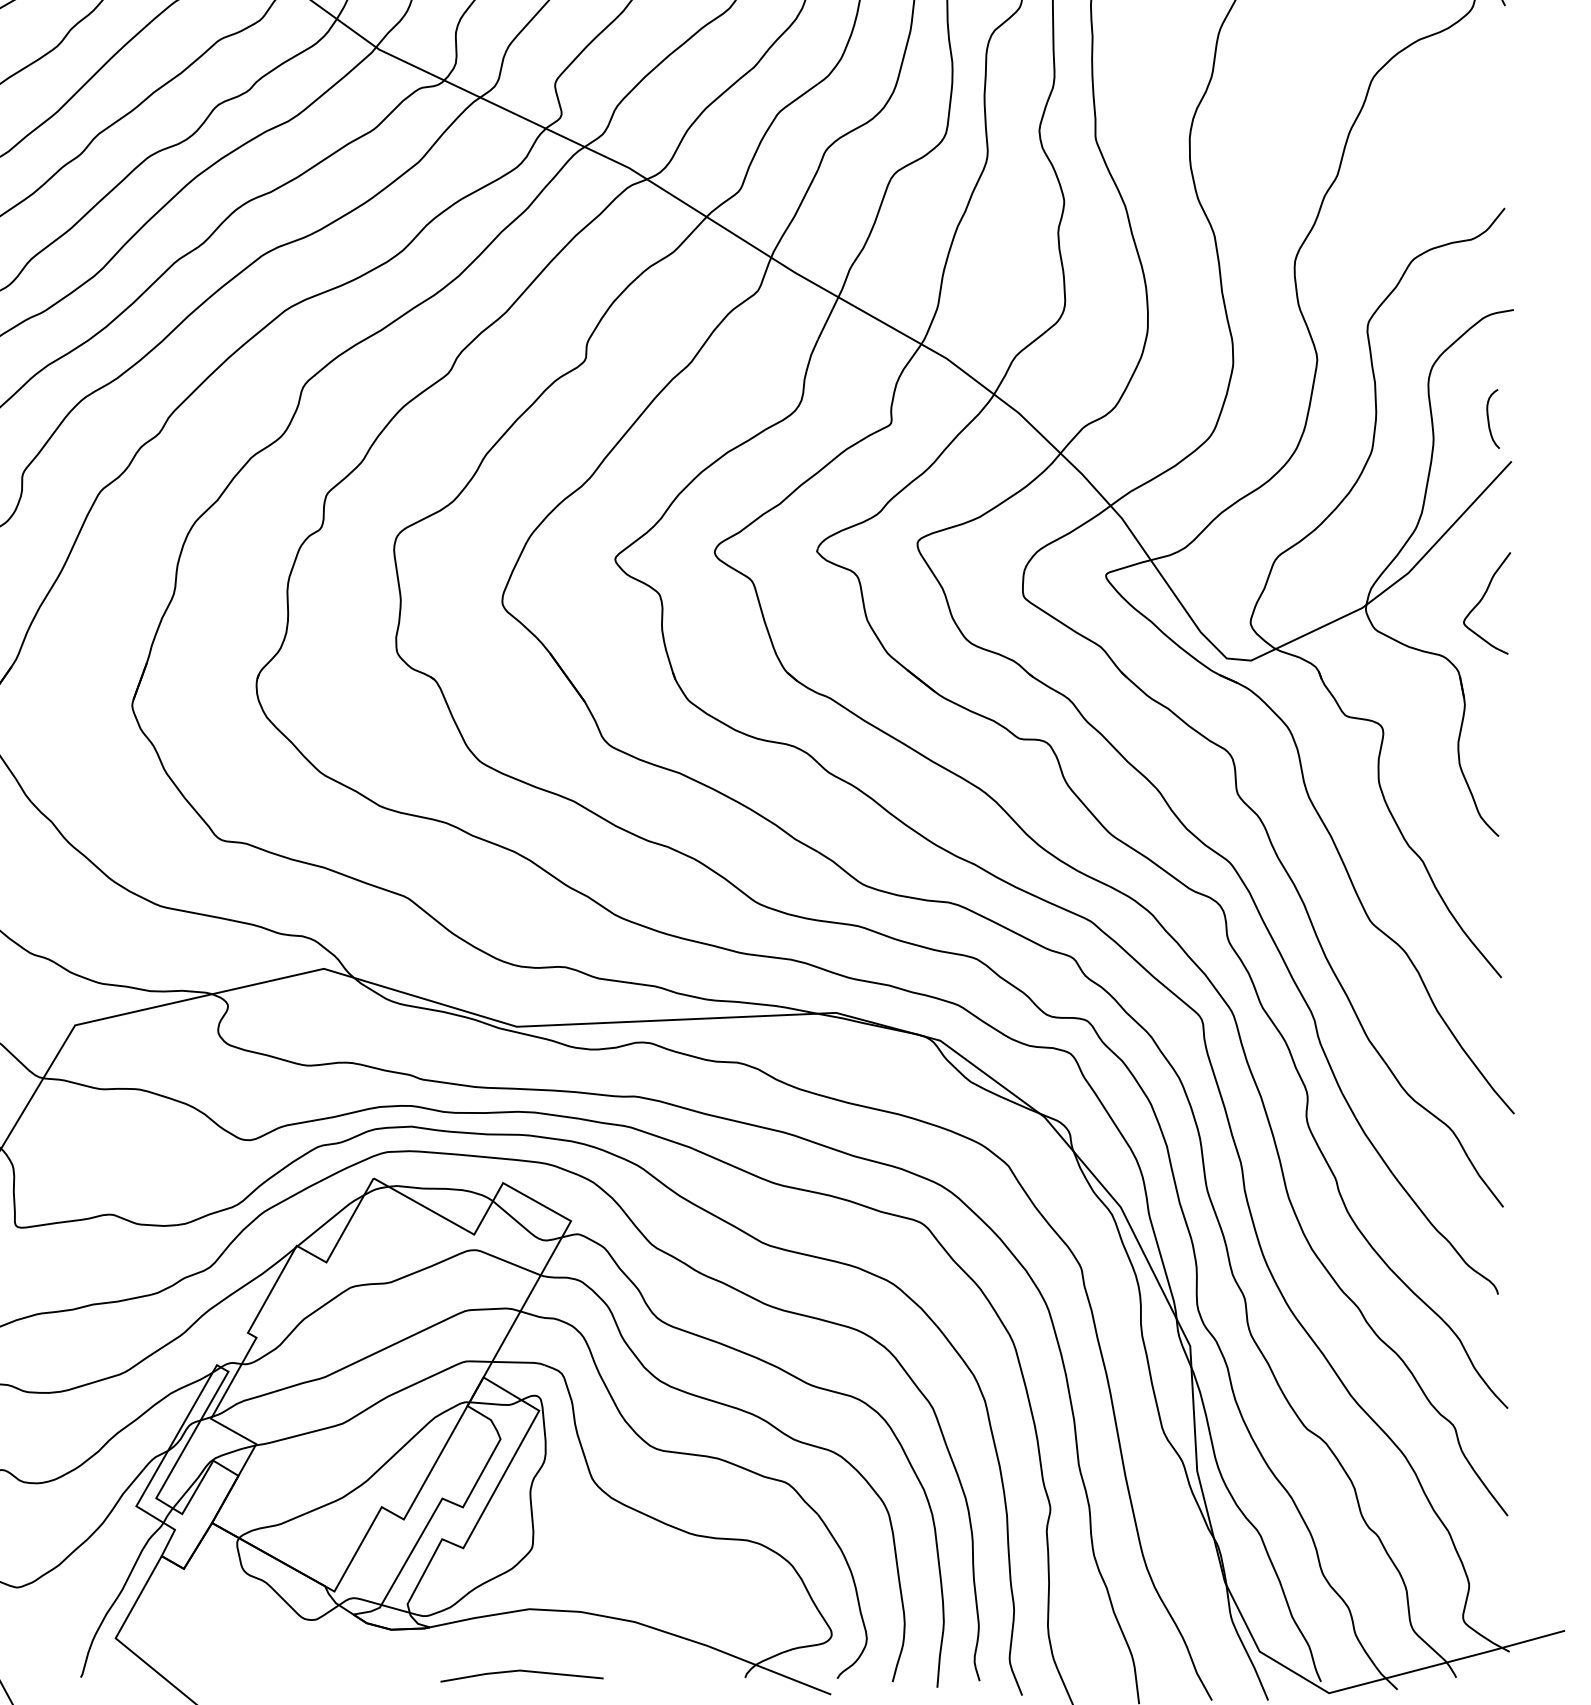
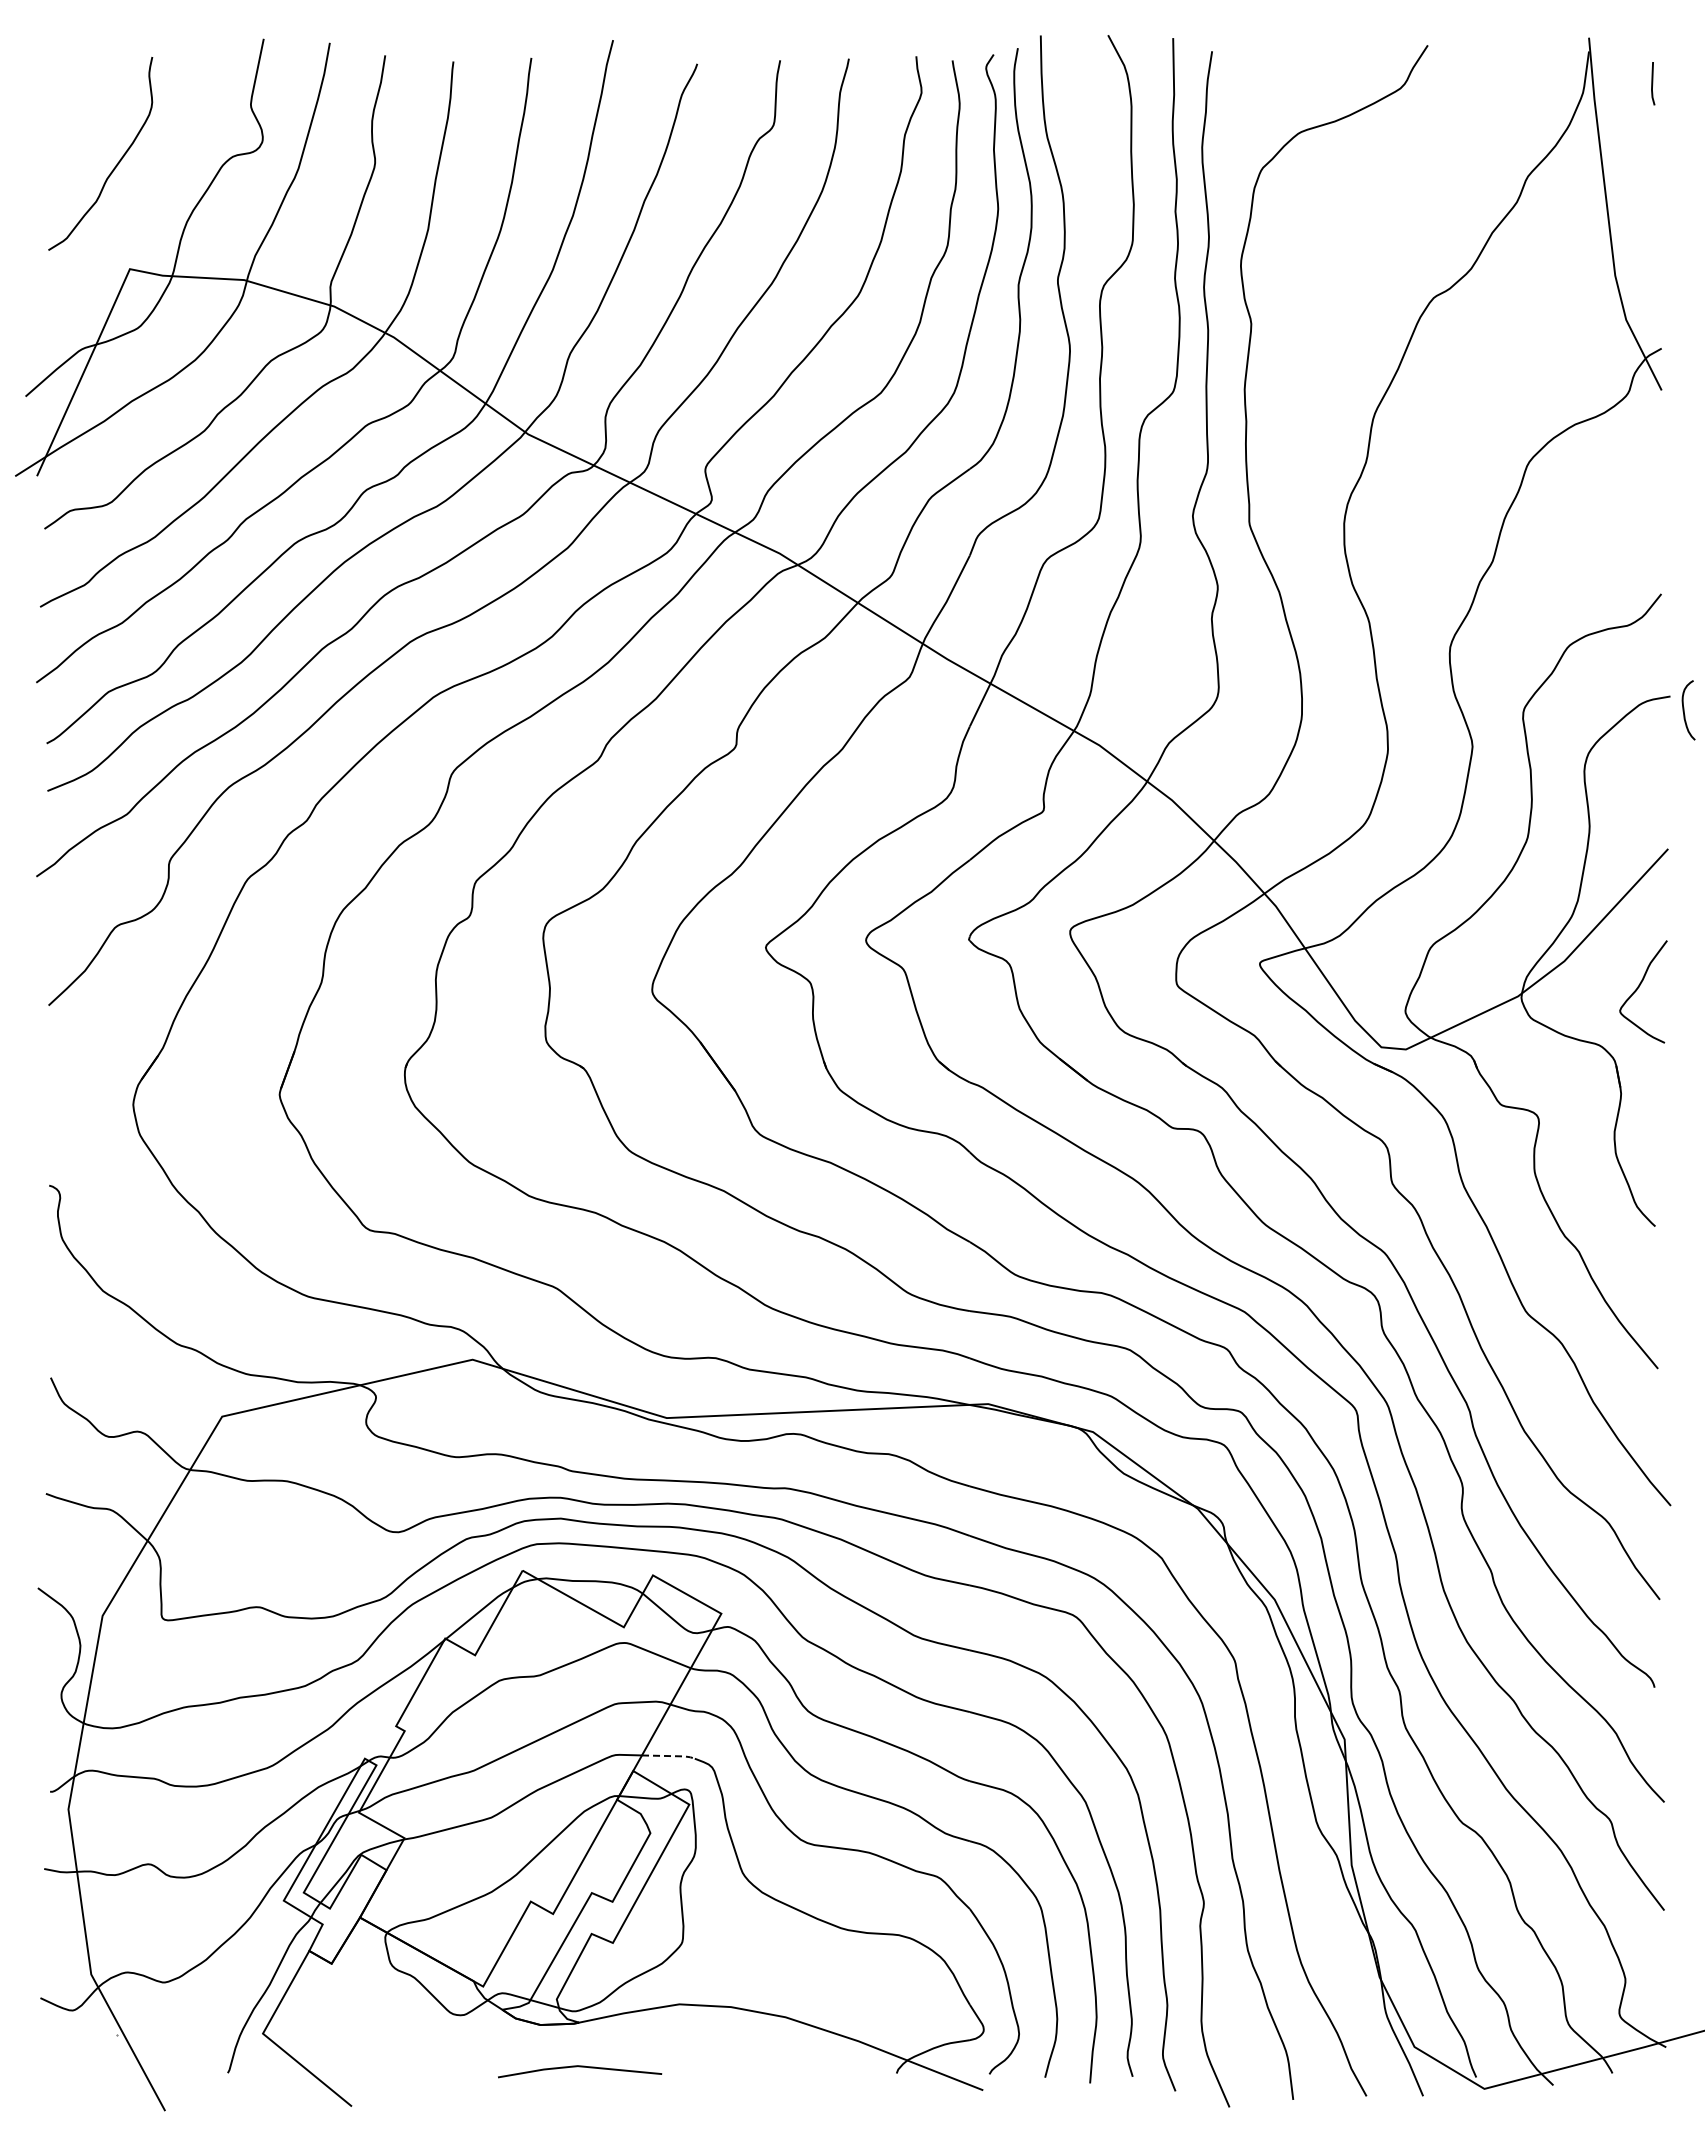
curve: (1489, 419) -> (1684, 710), moved
line: (520, 1362) -> (670, 1756), solid -> dashed
line: (522, 1671) -> (580, 2067), moved

